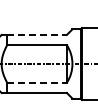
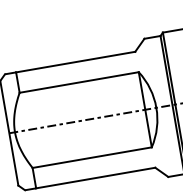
line: (37, 34) -> (76, 61), dashed -> solid
line: (37, 82) -> (92, 156), dashed -> solid

